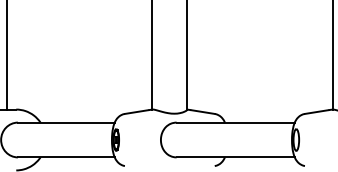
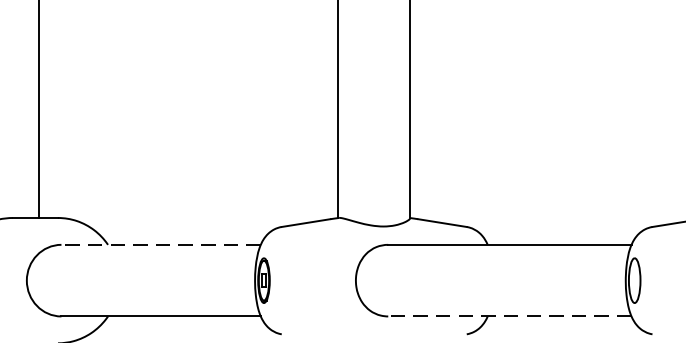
line: (65, 122) -> (159, 244), solid -> dashed
line: (235, 157) -> (509, 316), solid -> dashed

